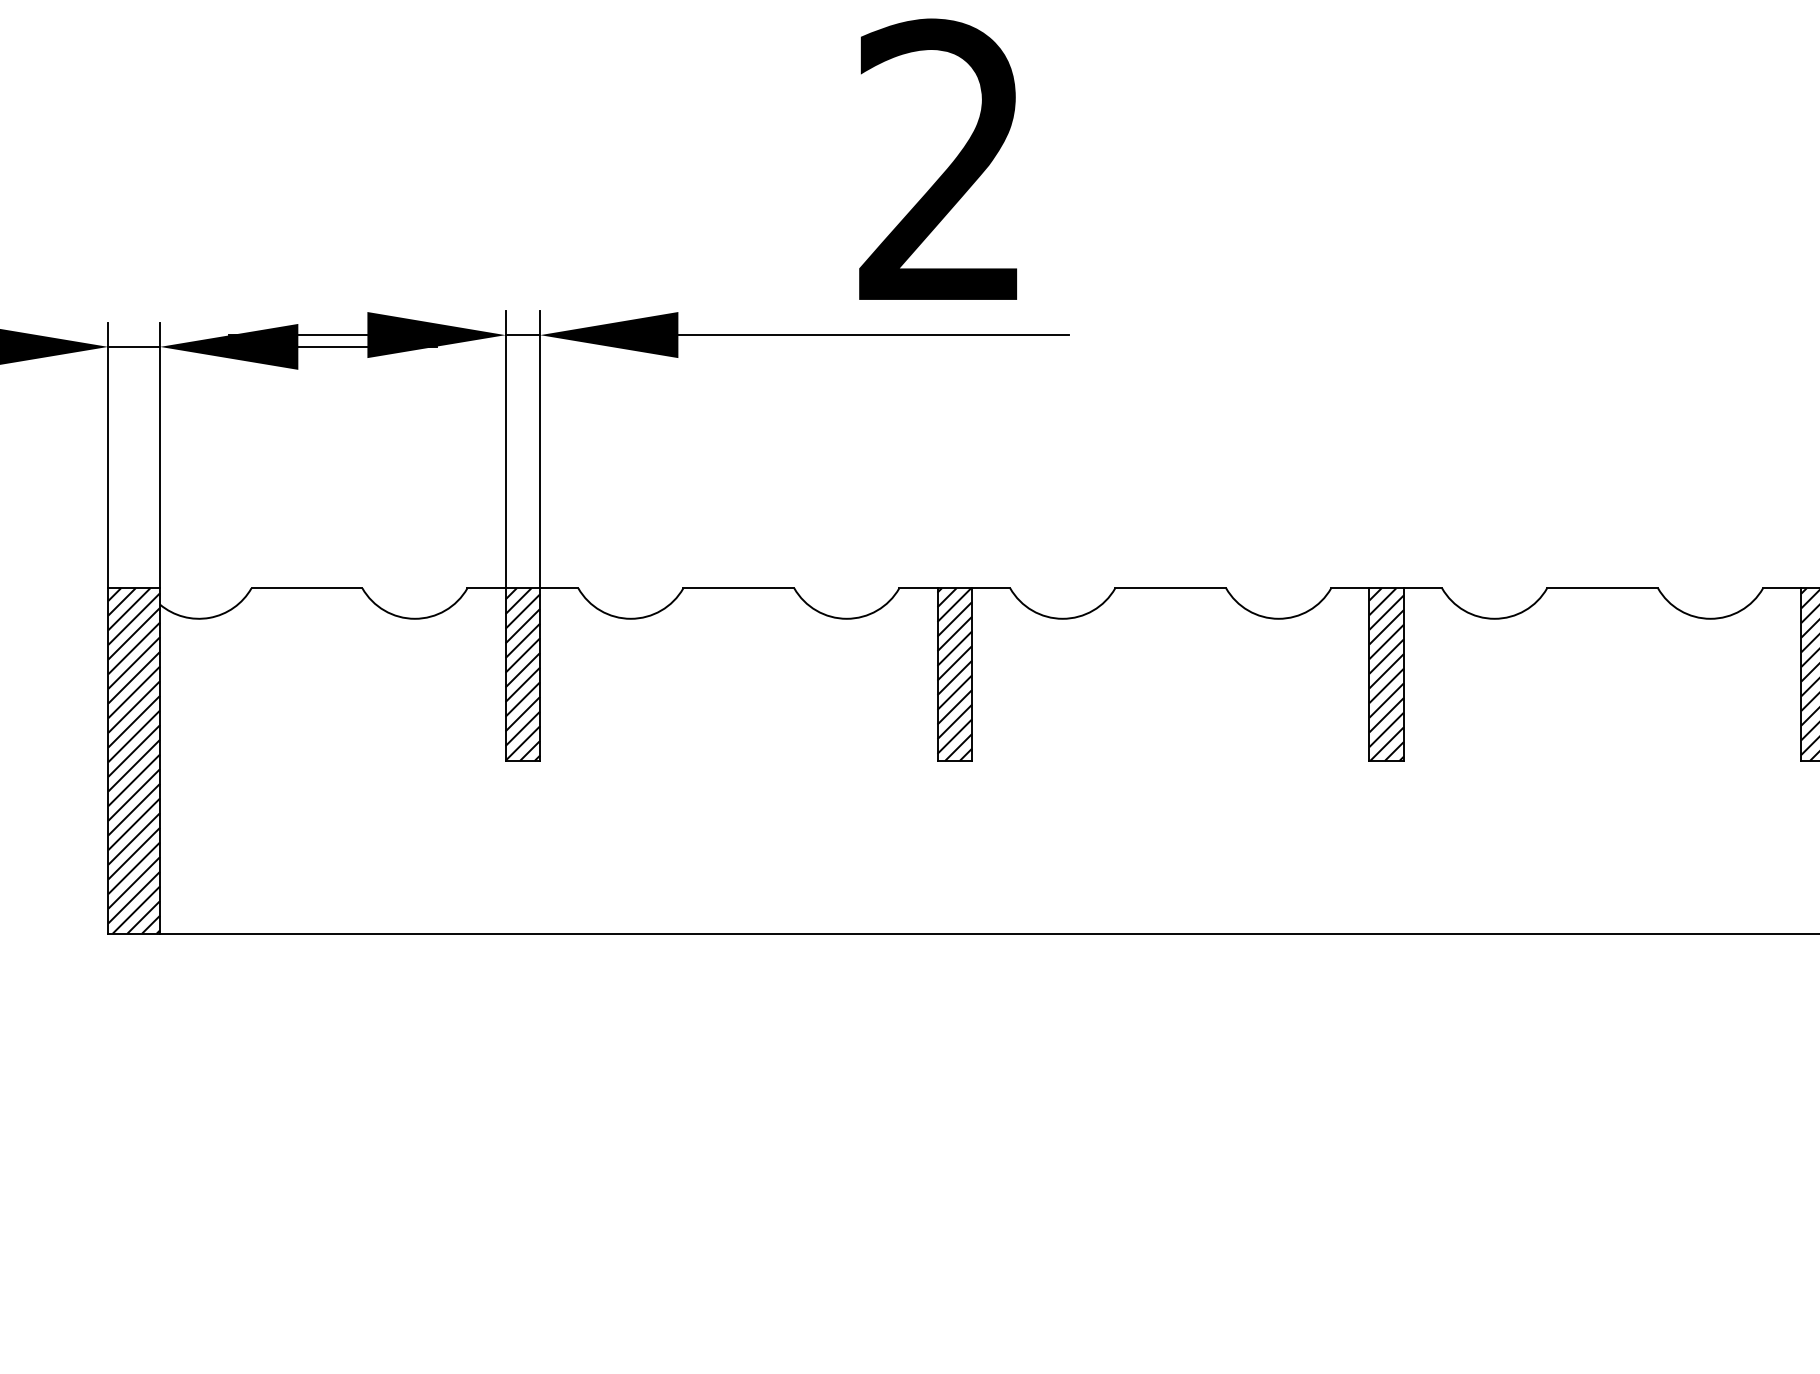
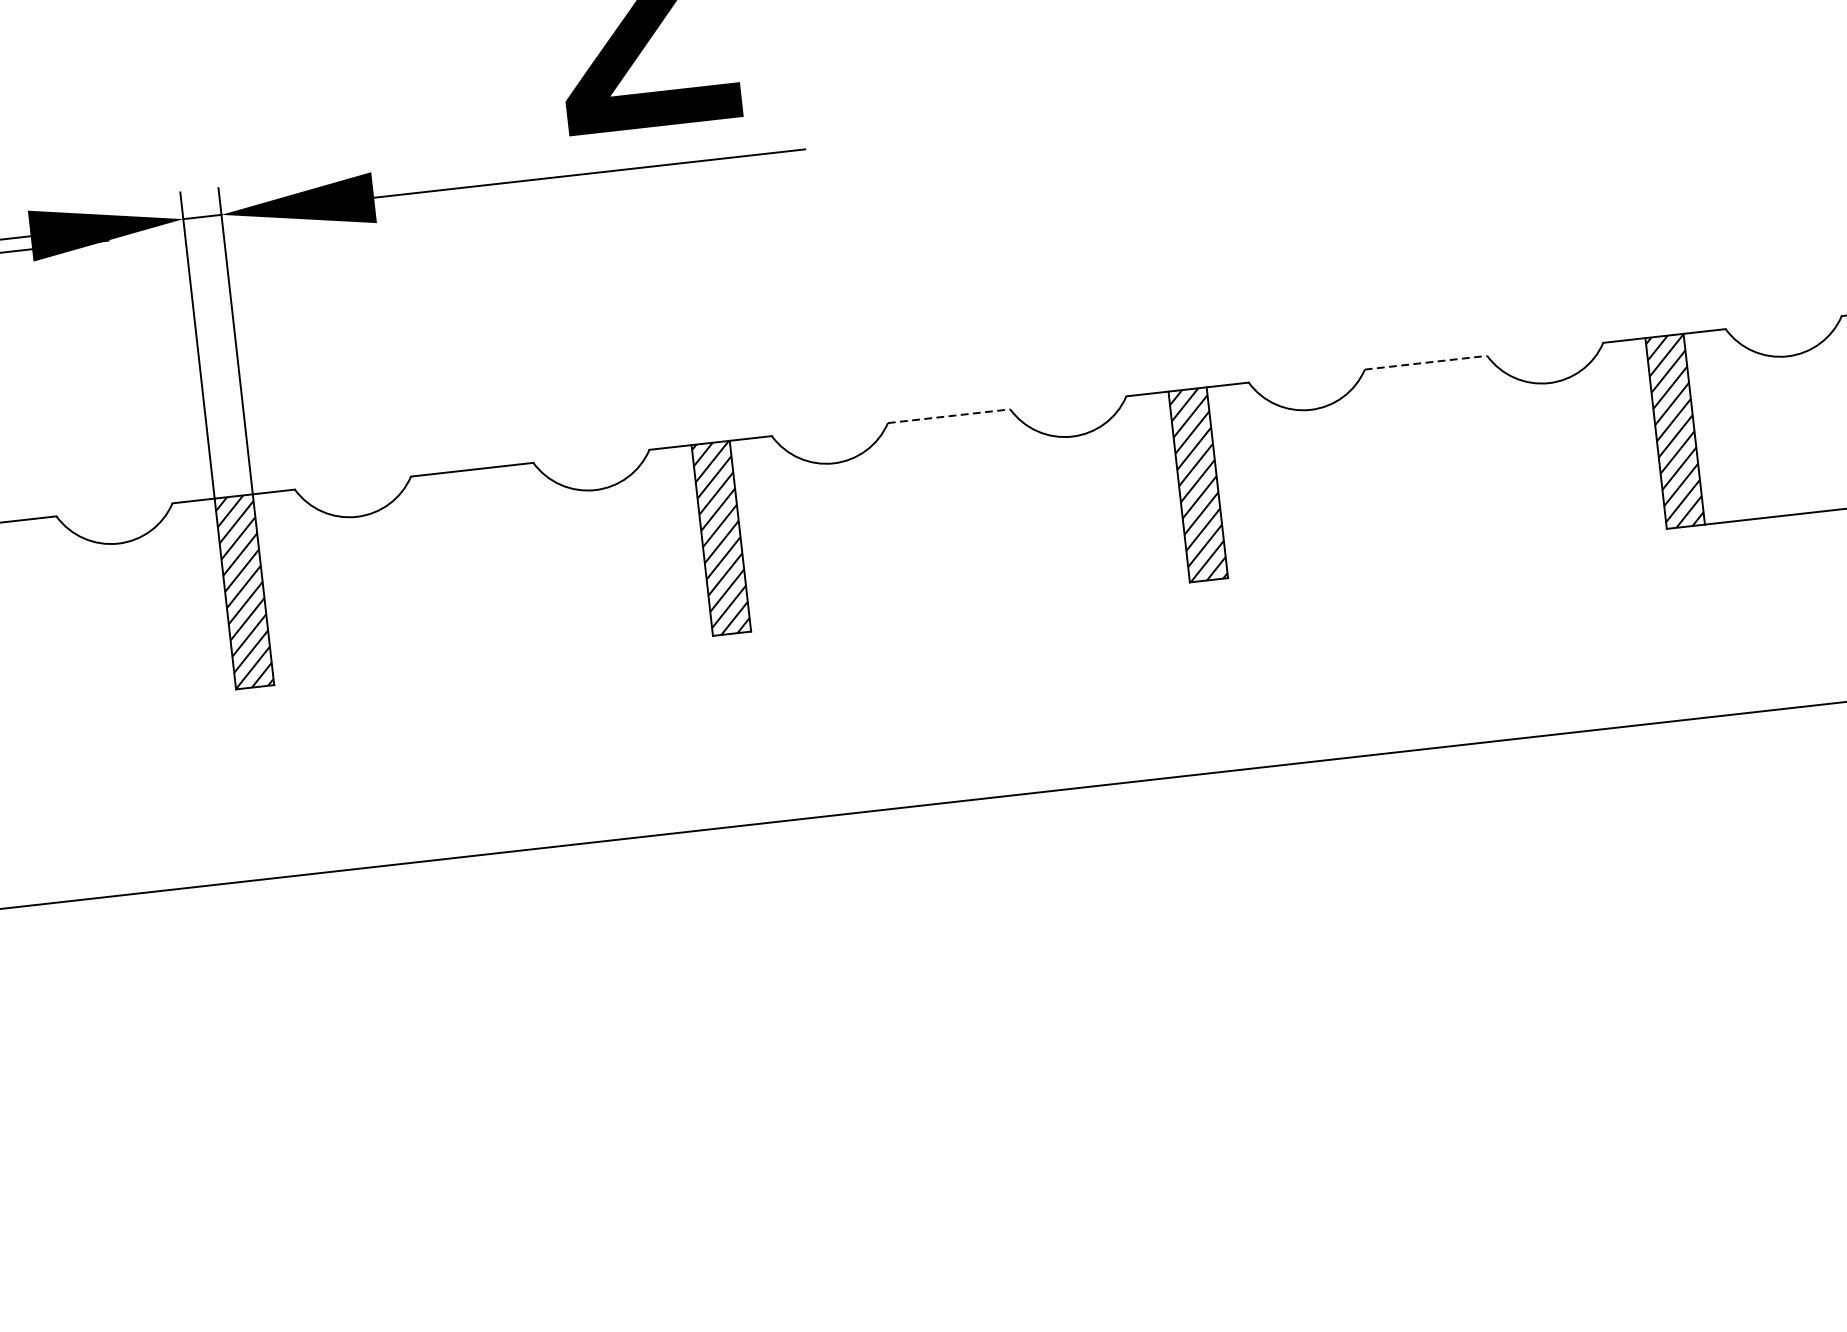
line: (1171, 588) -> (950, 416), solid -> dashed
line: (1603, 588) -> (1427, 362), solid -> dashed

